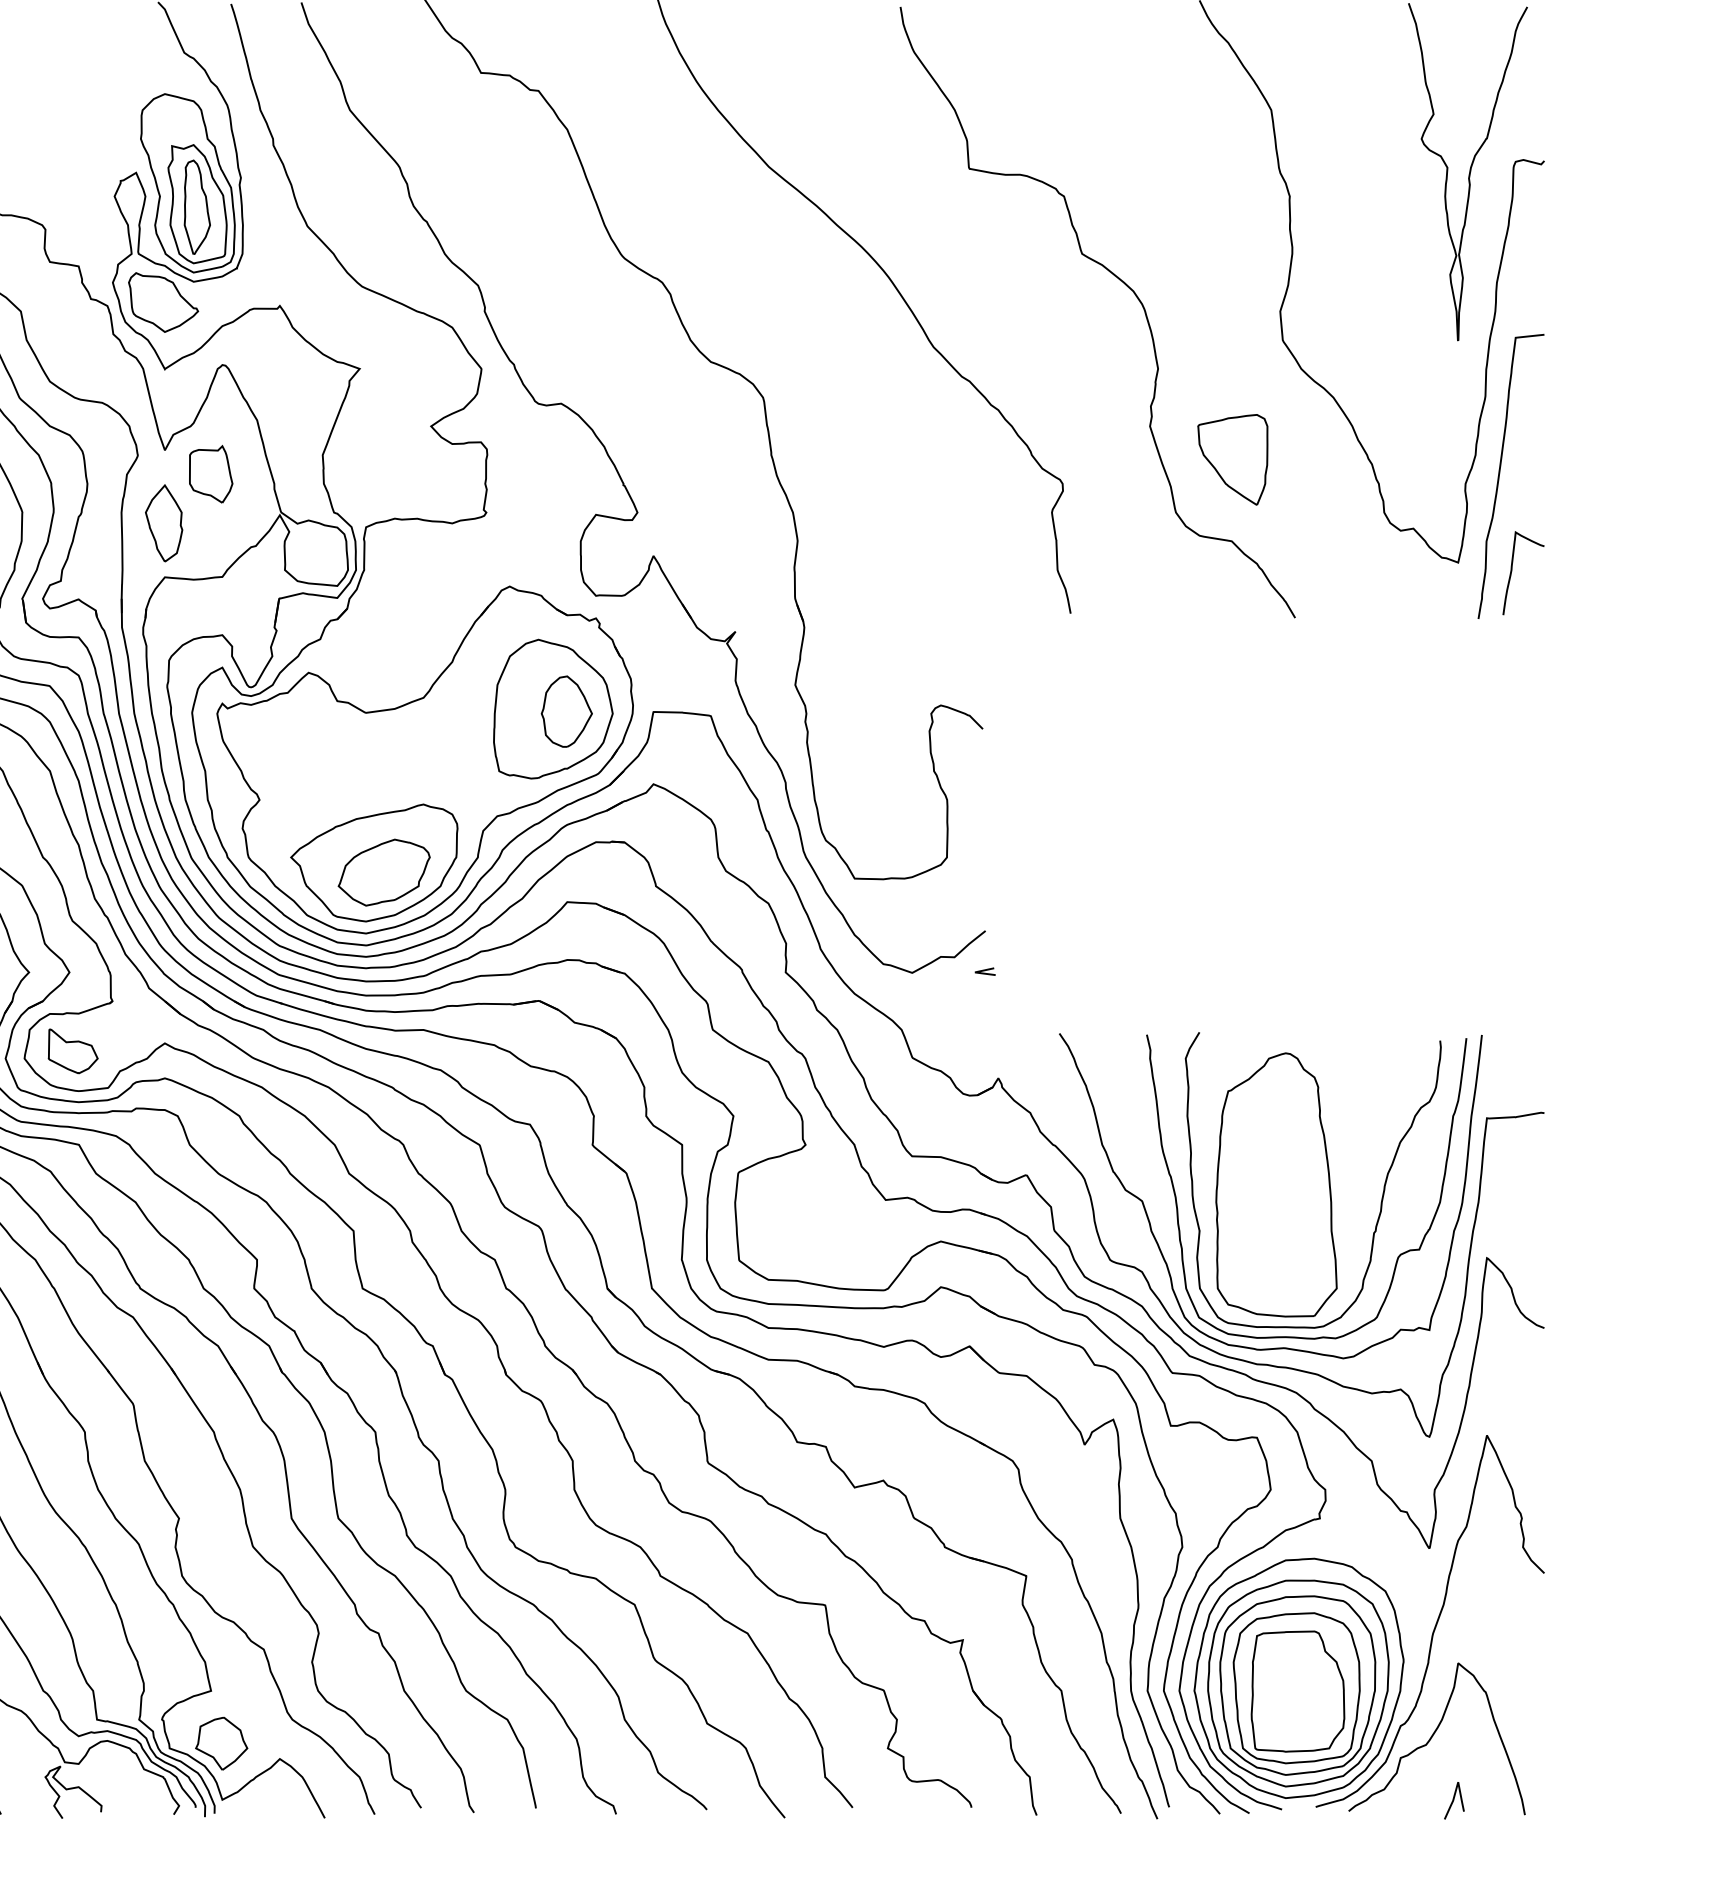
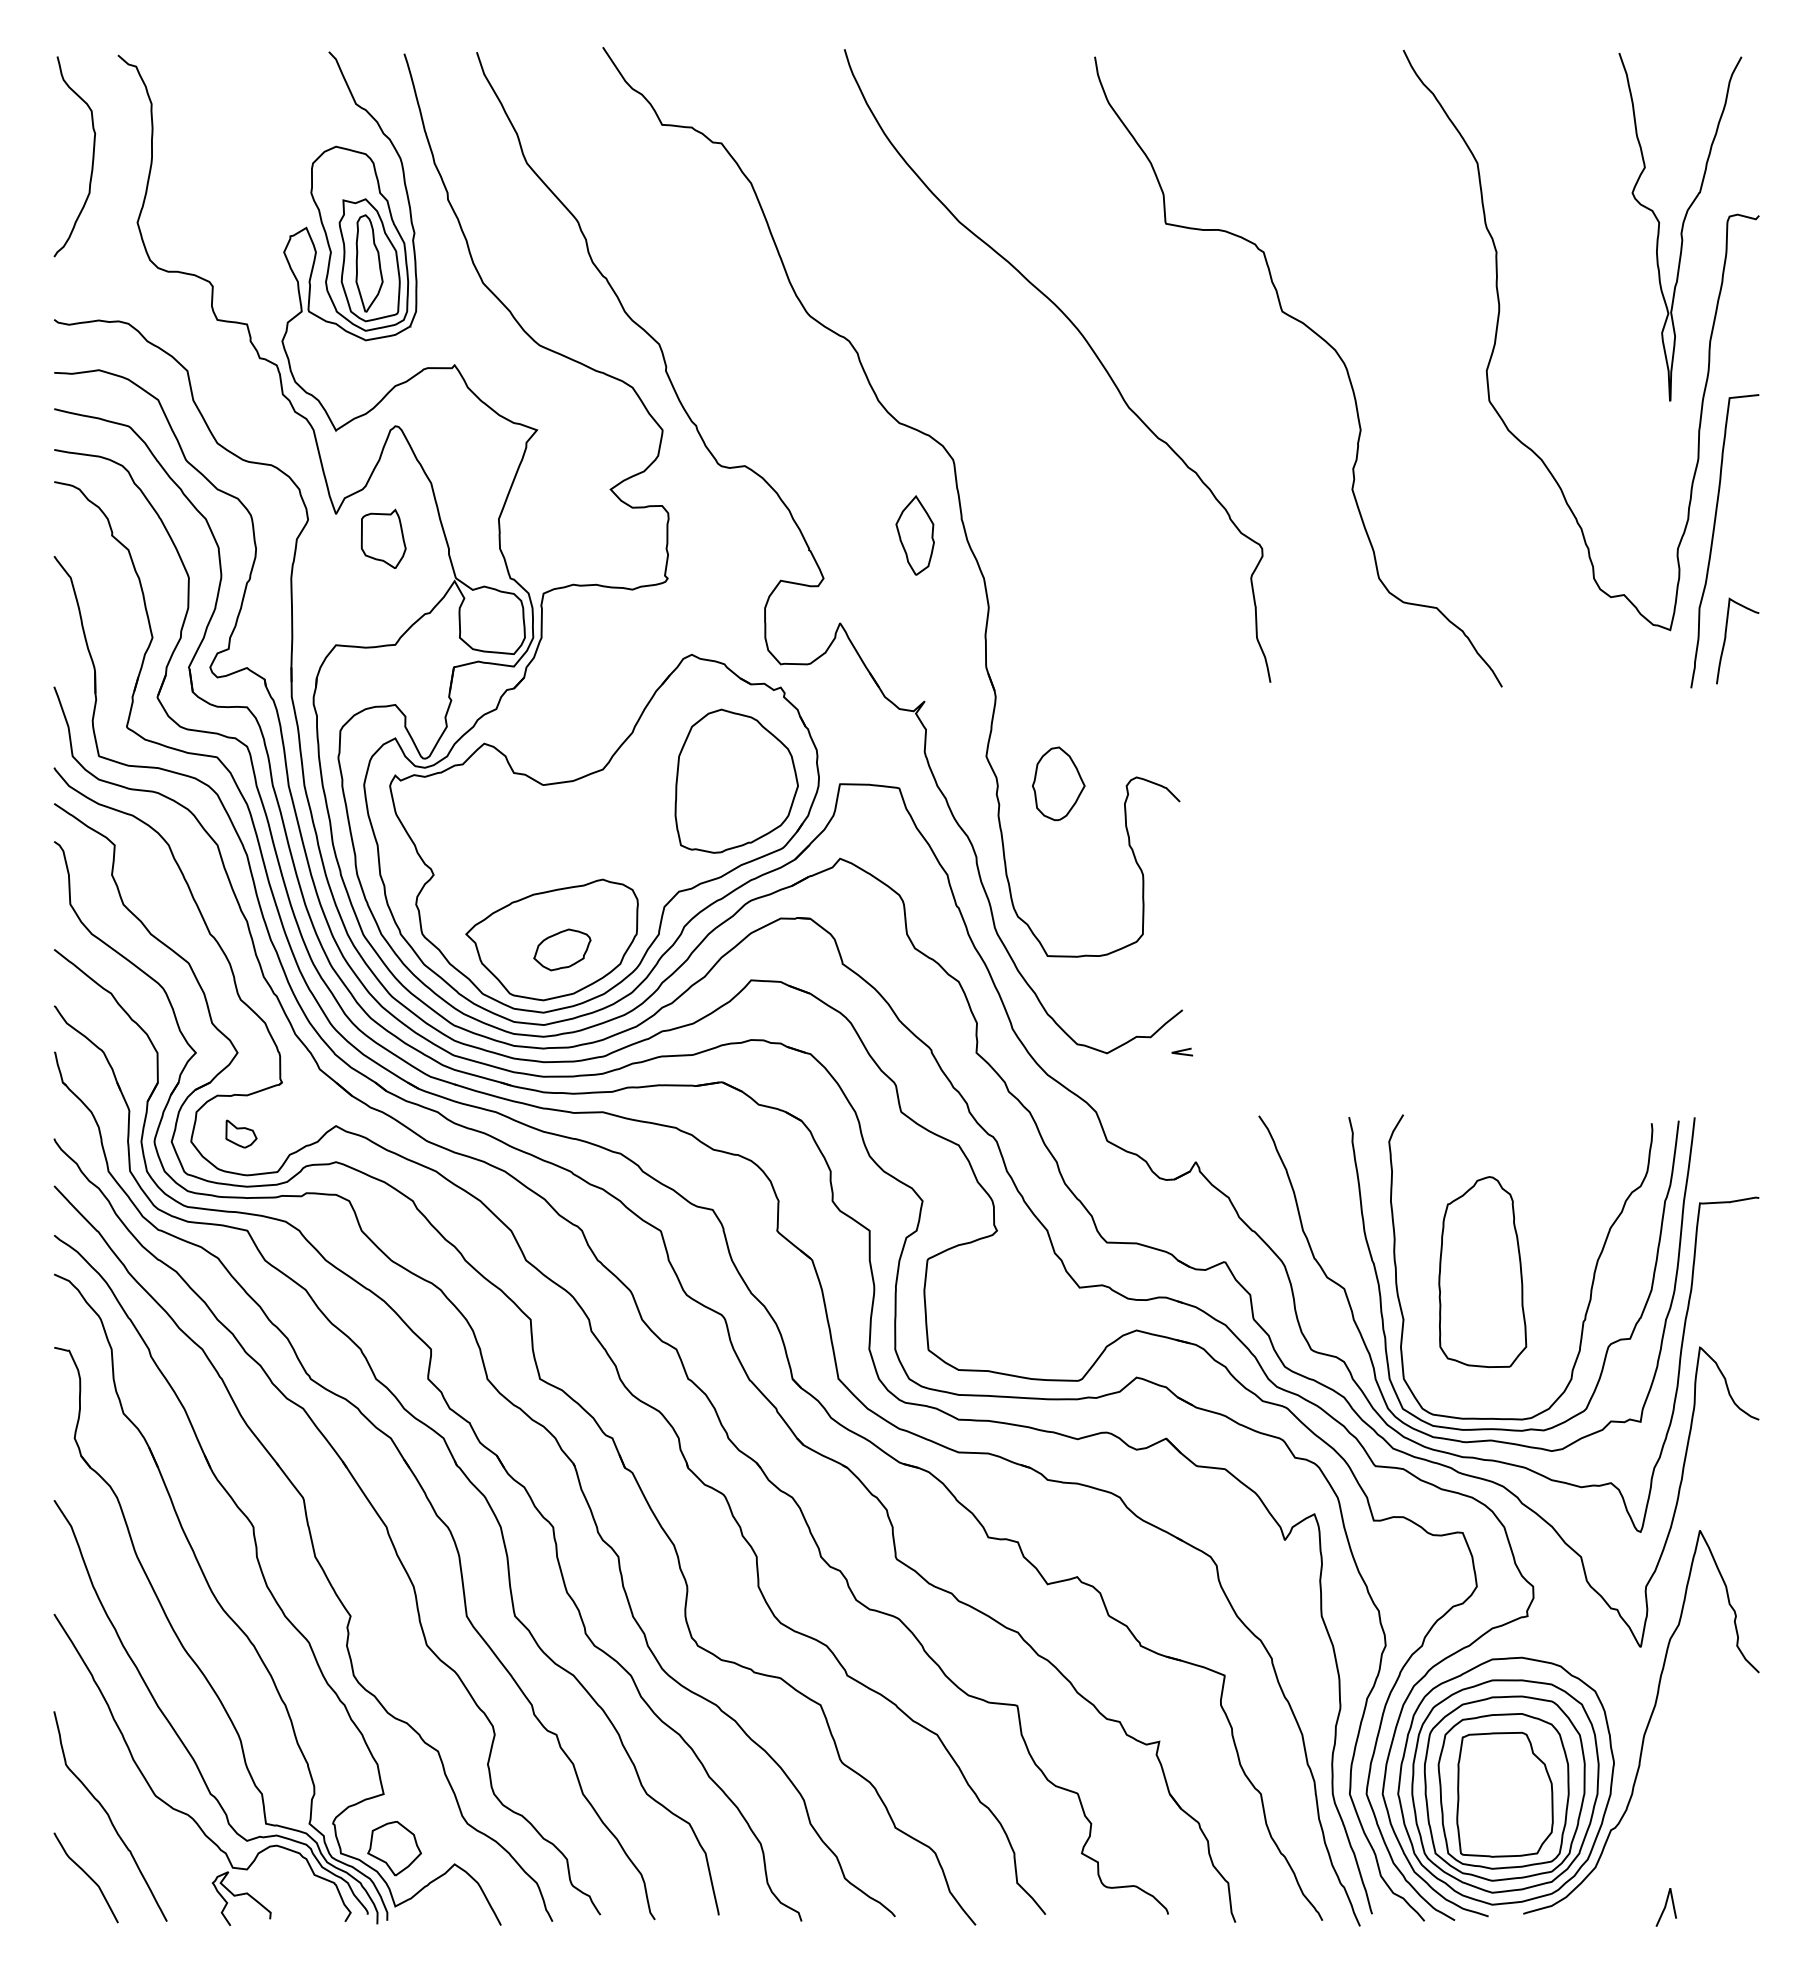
part: (163, 302) -> (334, 361), removed
part: (1232, 459) -> (1437, 523), removed
part: (163, 523) -> (914, 535), moved
part: (566, 711) -> (1058, 783), moved
part: (384, 872) -> (562, 949), size x0.6
part: (73, 1050) -> (241, 1133), size x0.6
part: (1276, 1184) -> (1482, 1271), size x0.7
curve: (1433, 1736) -> (1644, 1841), removed

